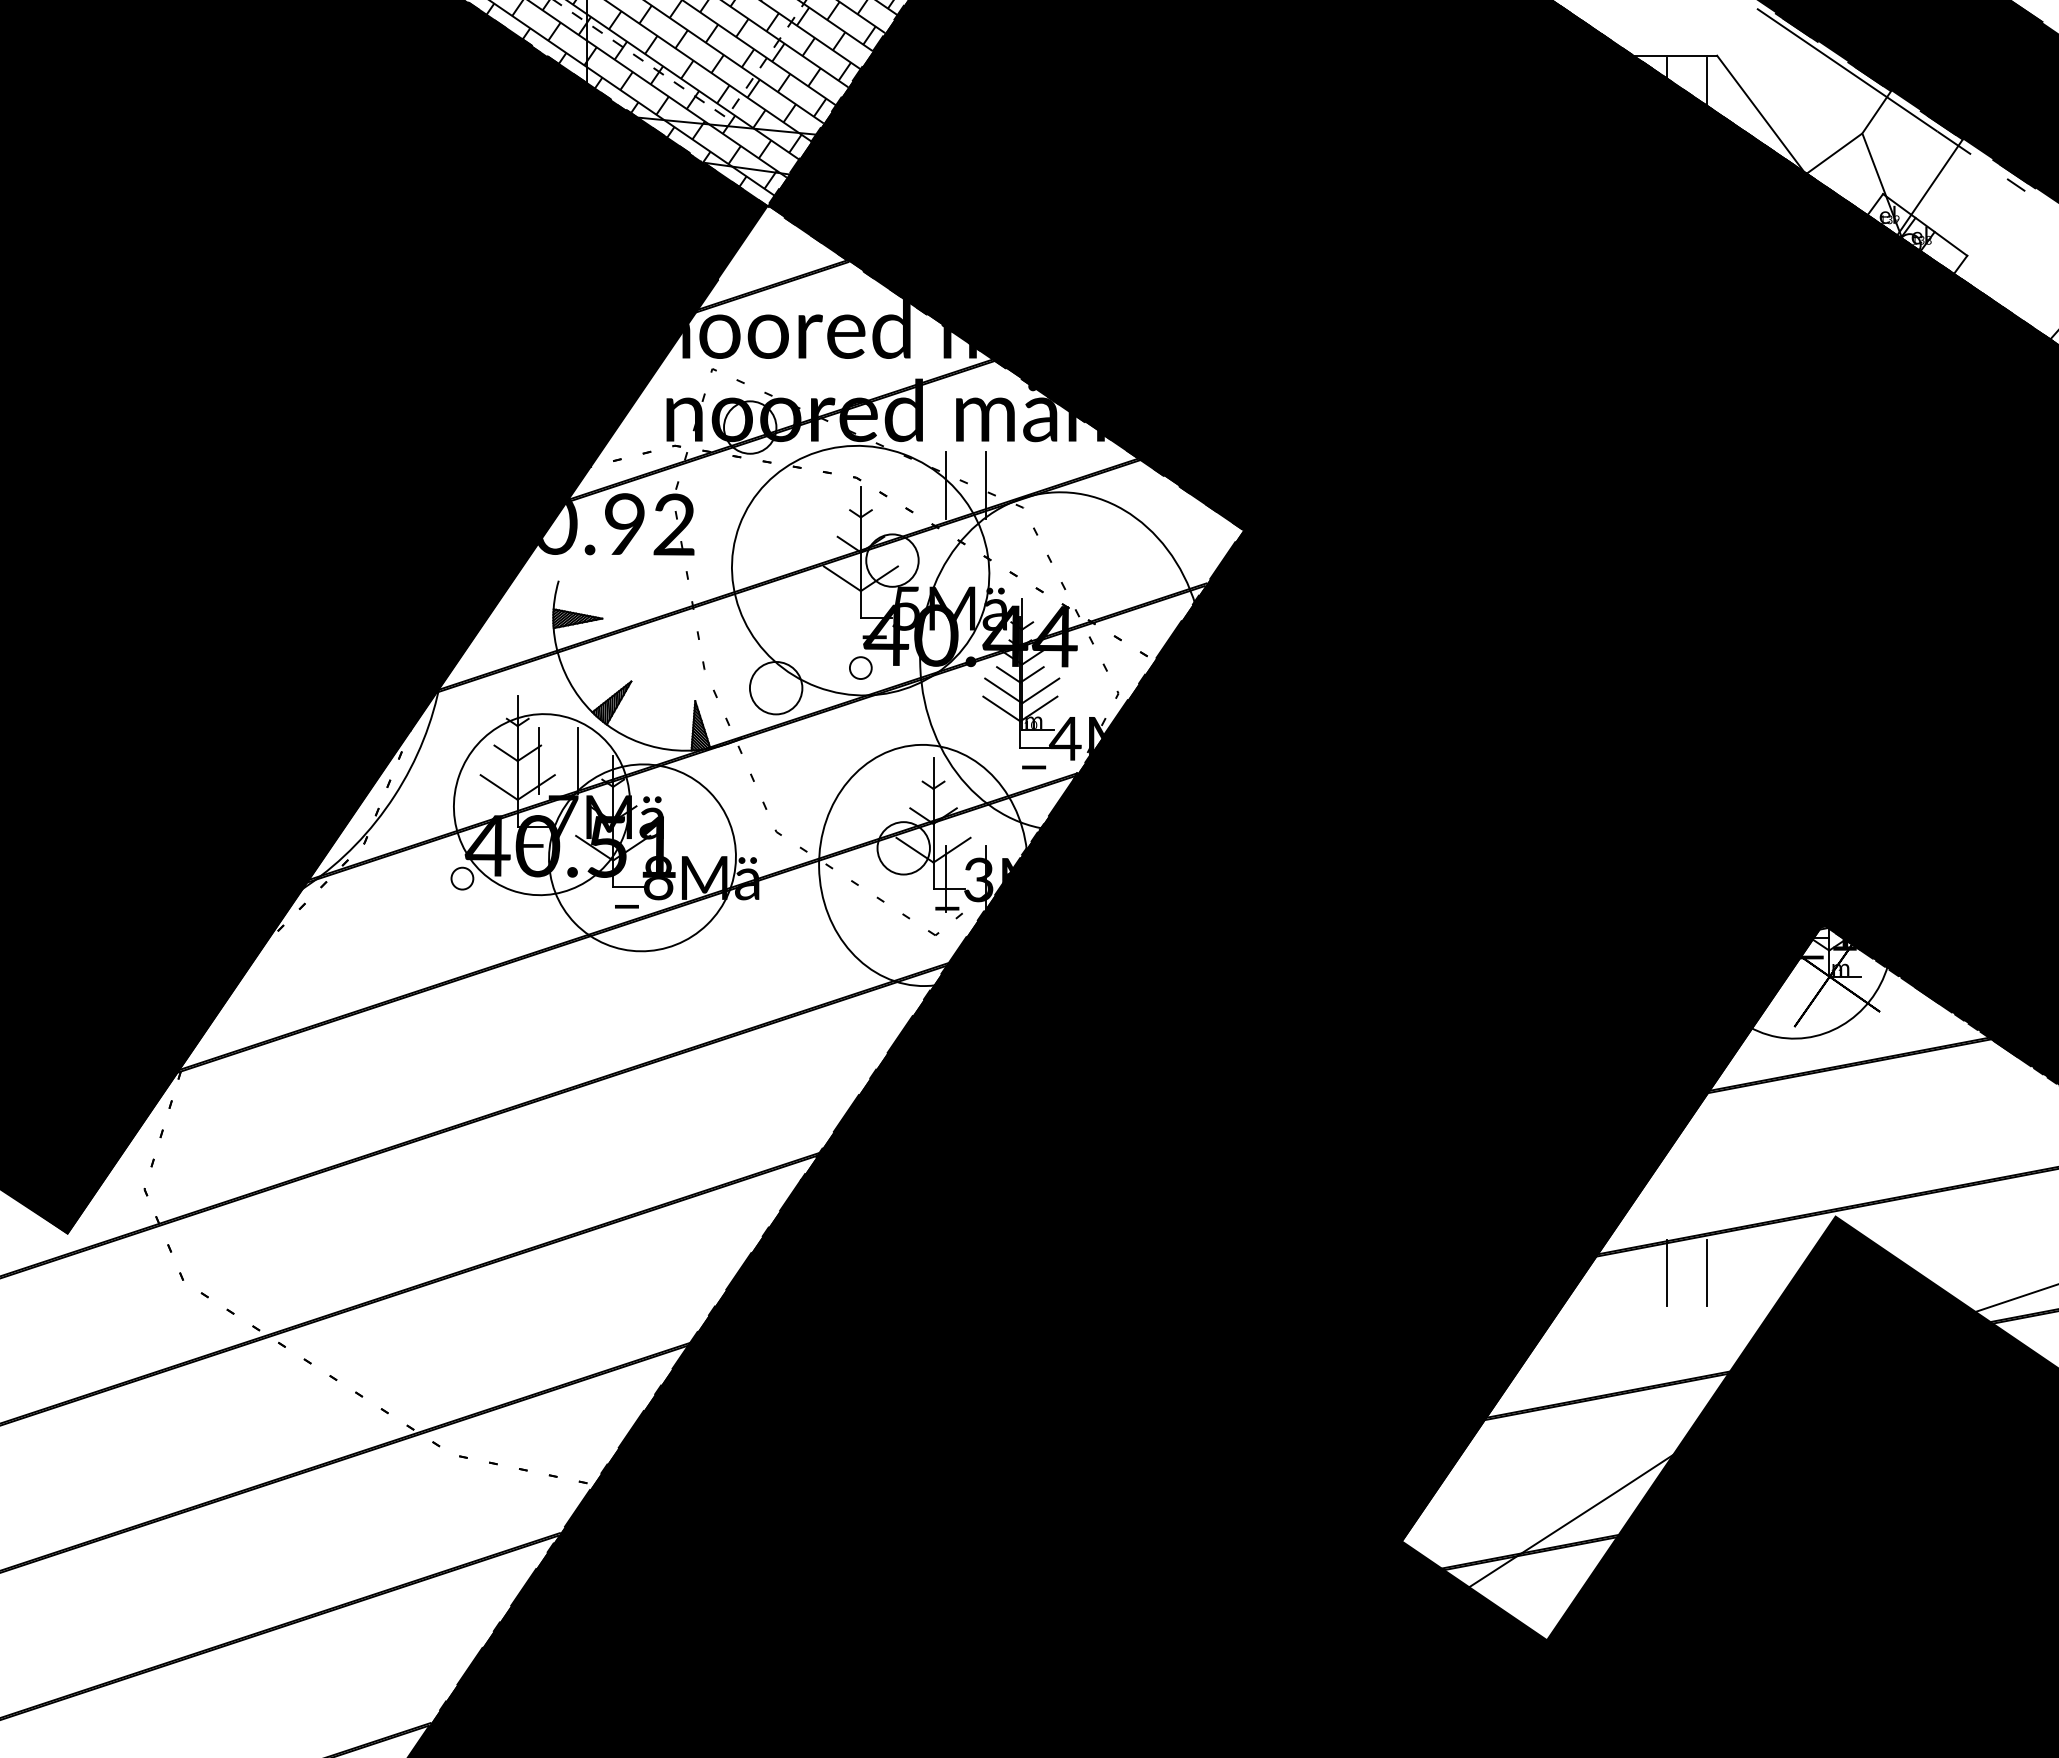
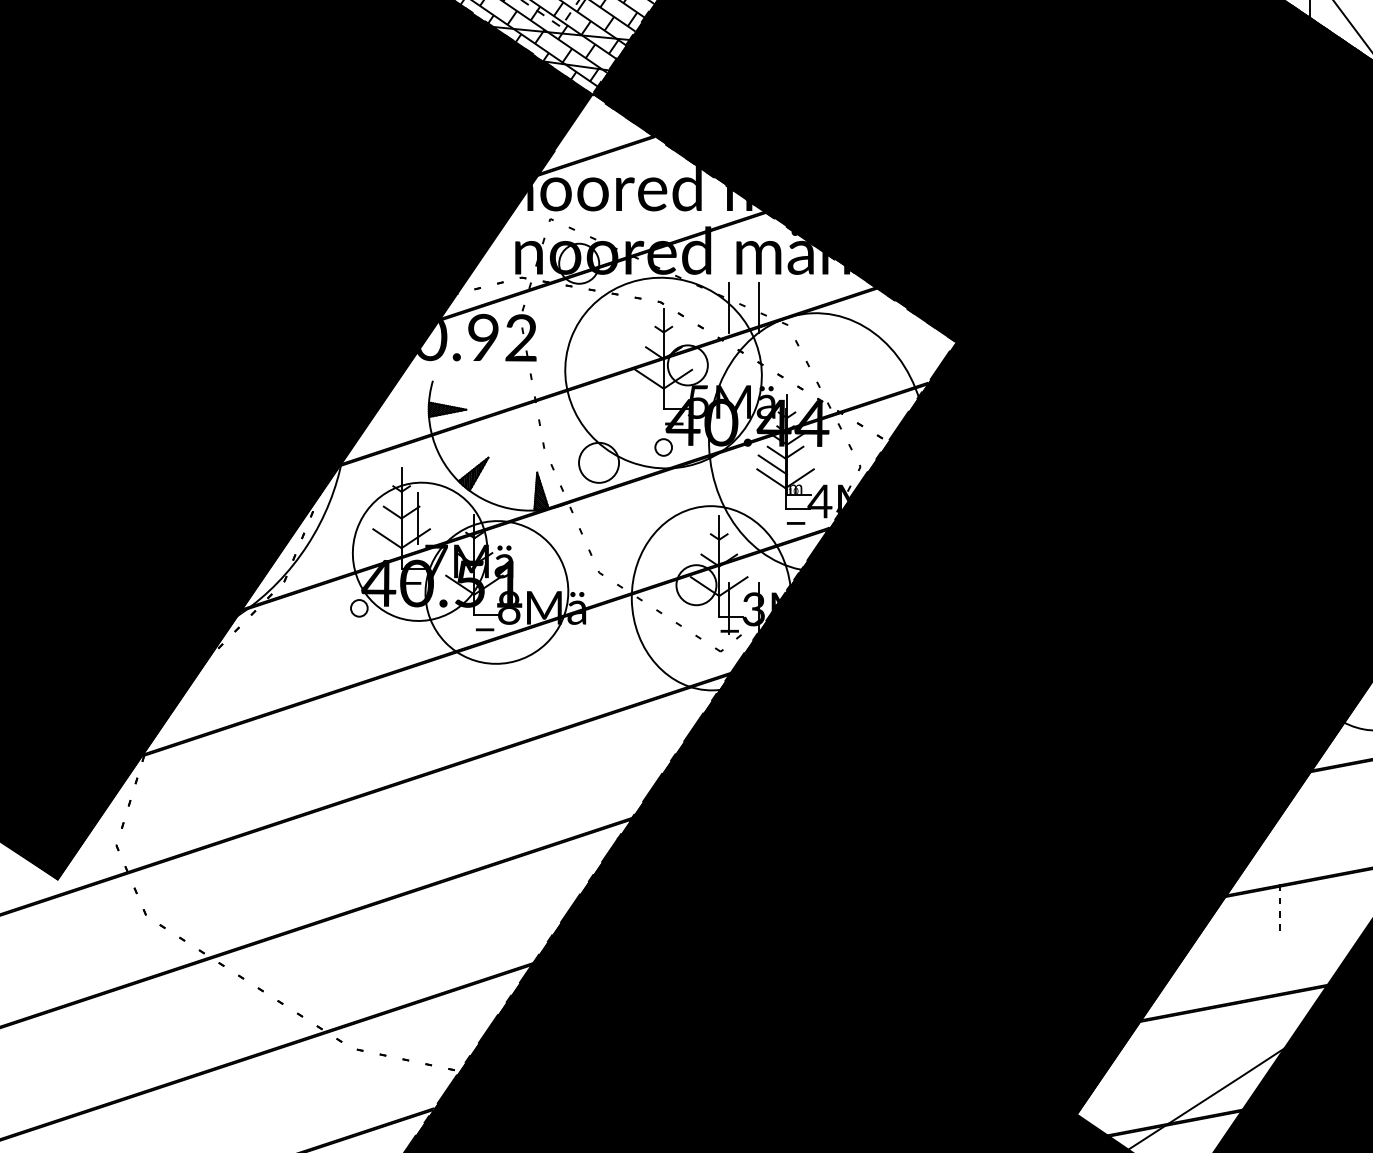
line: (1040, 690) -> (800, 464), removed
line: (578, 760) -> (448, 518), removed
line: (1707, 1272) -> (1310, 909), removed
line: (1667, 1273) -> (1279, 909), solid -> dashed

